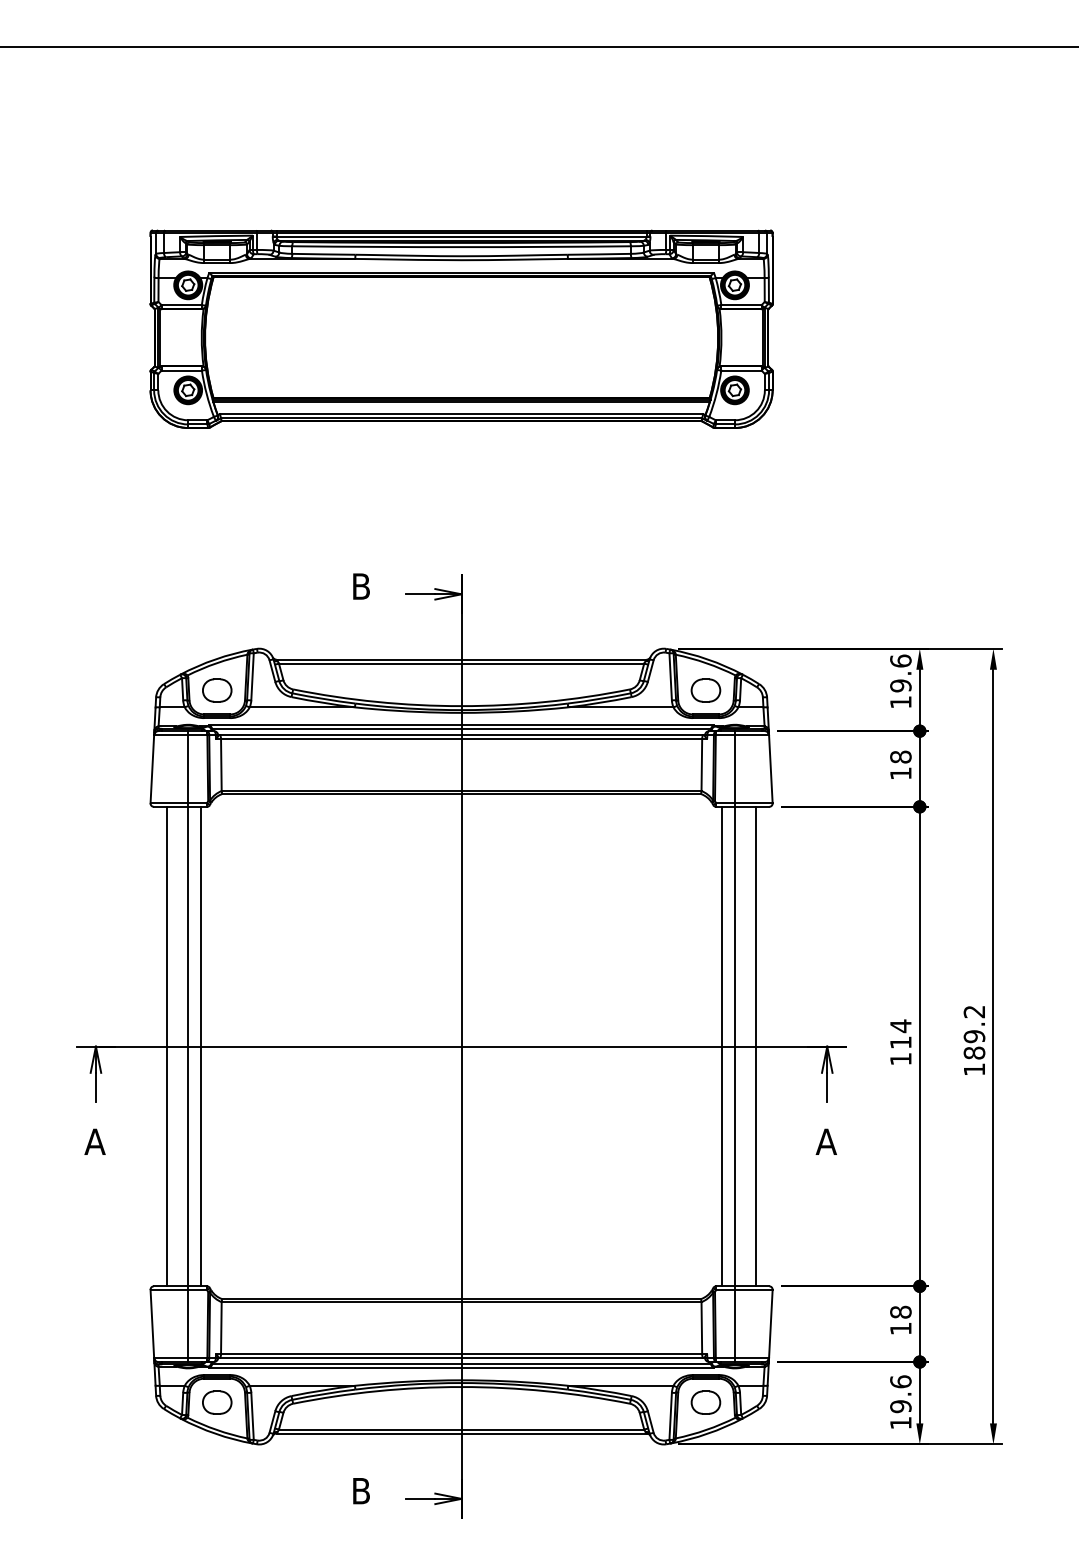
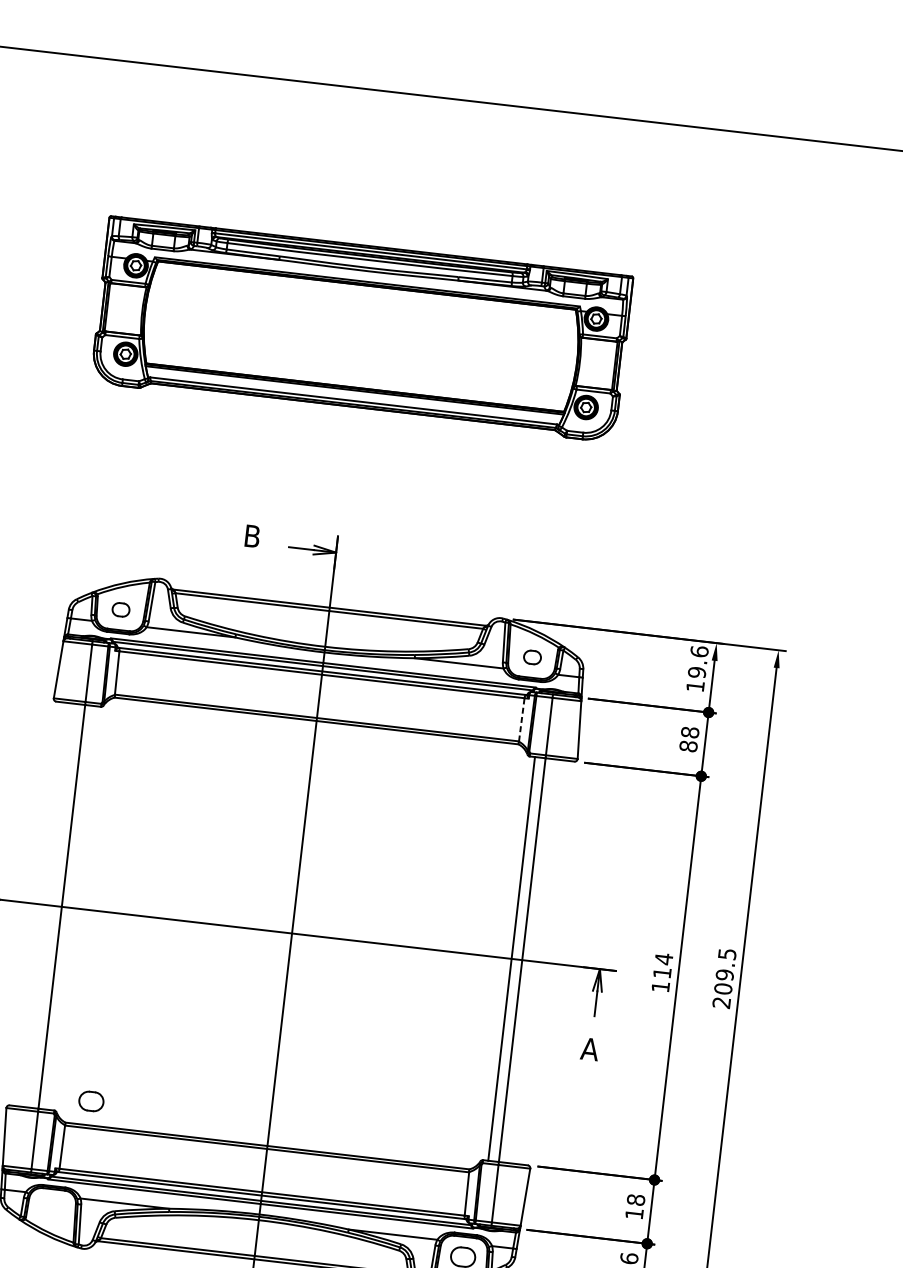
part: (217, 690) -> (121, 609), size x0.7
part: (705, 690) -> (532, 657), size x0.7
line: (701, 765) -> (521, 720), solid -> dashed
text: (900, 773) -> (688, 746), 18 -> 88
text: (974, 1040) -> (724, 978), 189.2 -> 209.5
line: (167, 1046) -> (44, 904), removed
line: (200, 1046) -> (72, 907), removed
line: (756, 1046) -> (540, 962), removed
part: (217, 1402) -> (91, 1101), moved

